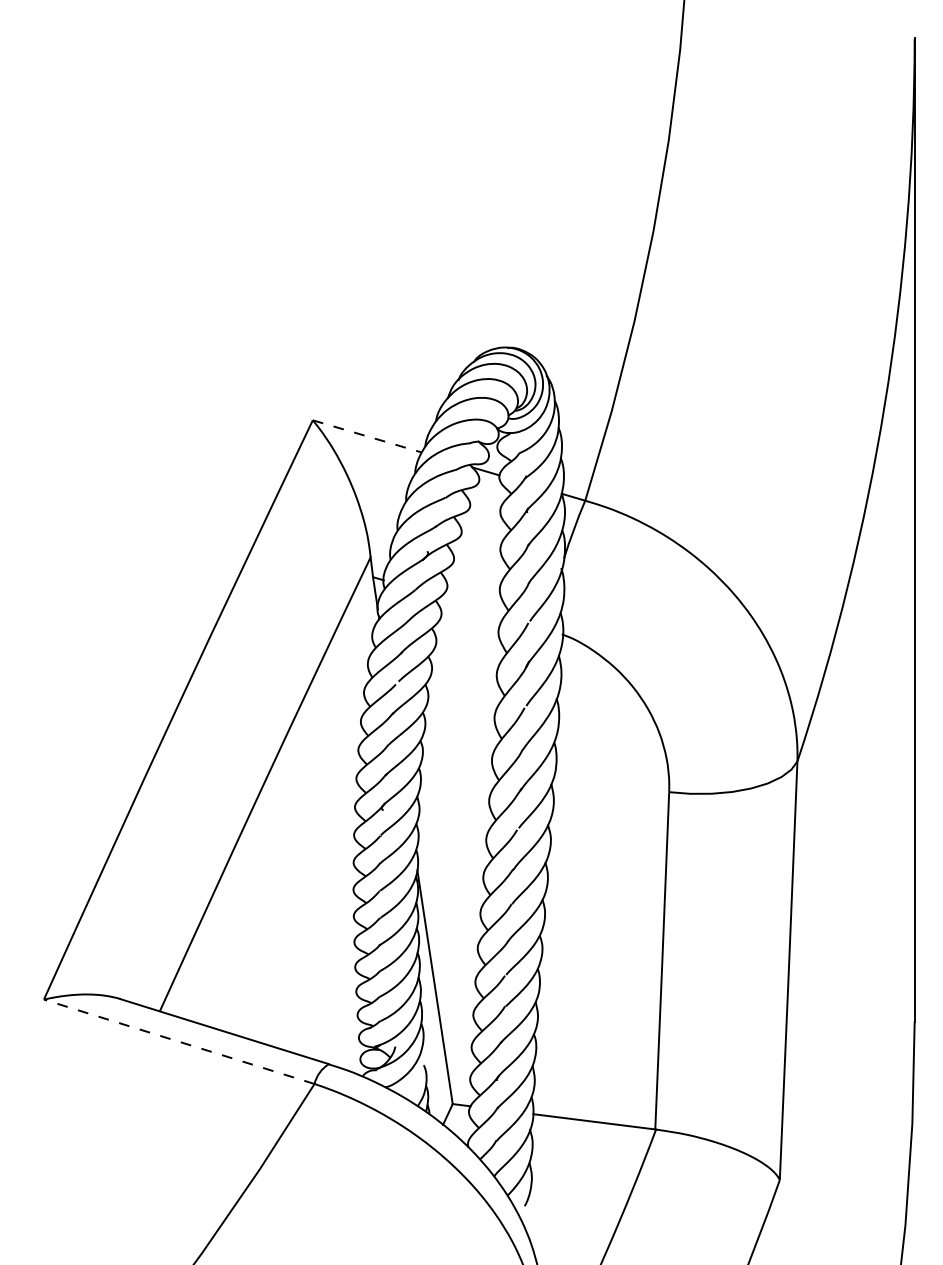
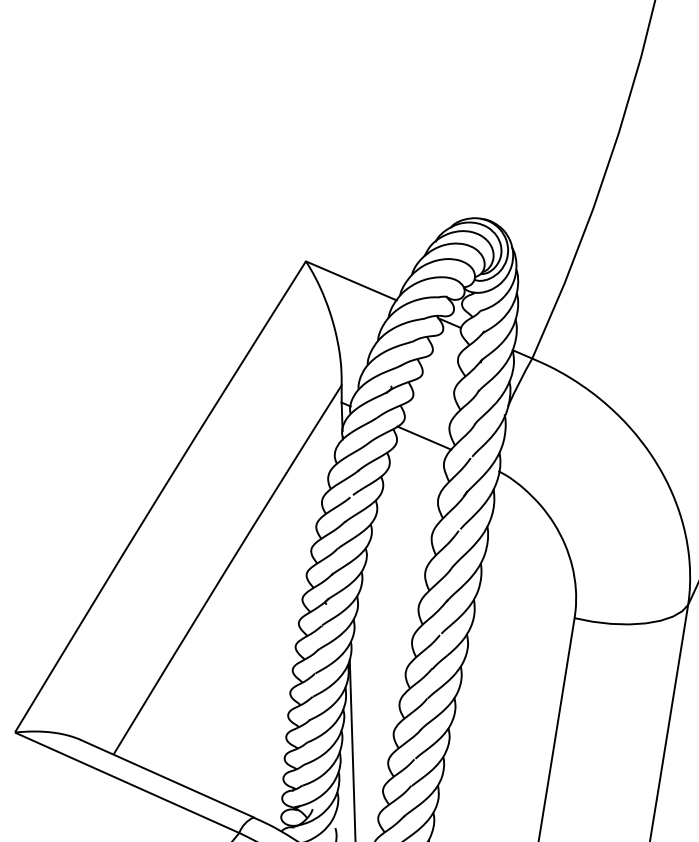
line: (367, 436) -> (351, 280), dashed -> solid
line: (472, 606) -> (424, 438), added
line: (178, 1041) -> (126, 782), dashed -> solid

